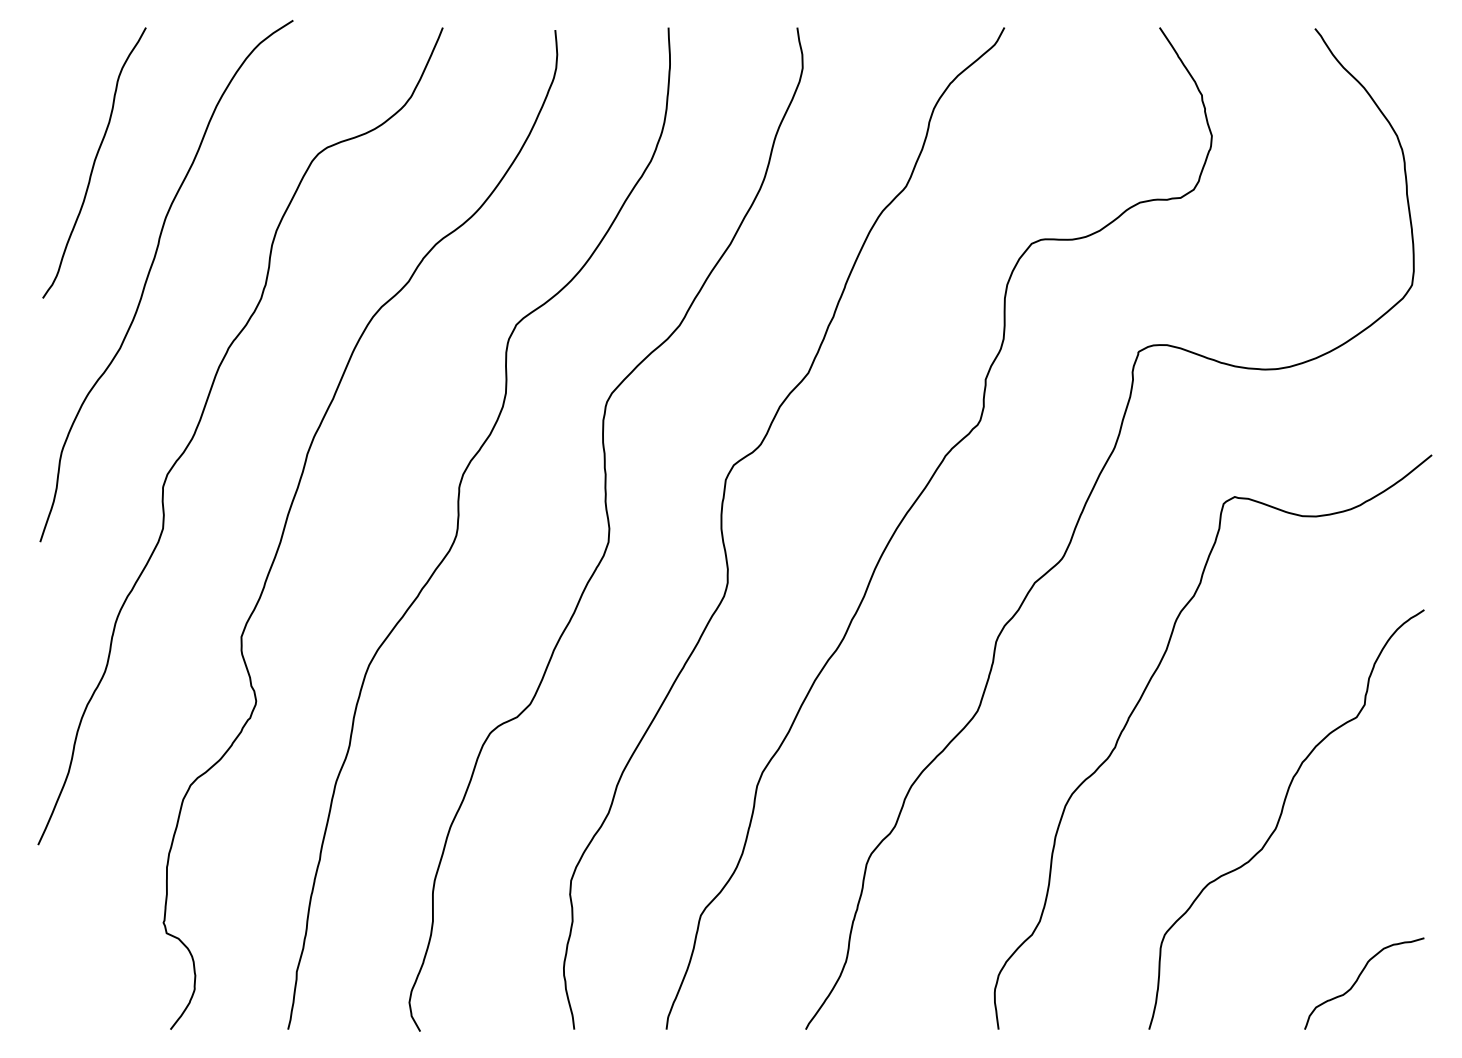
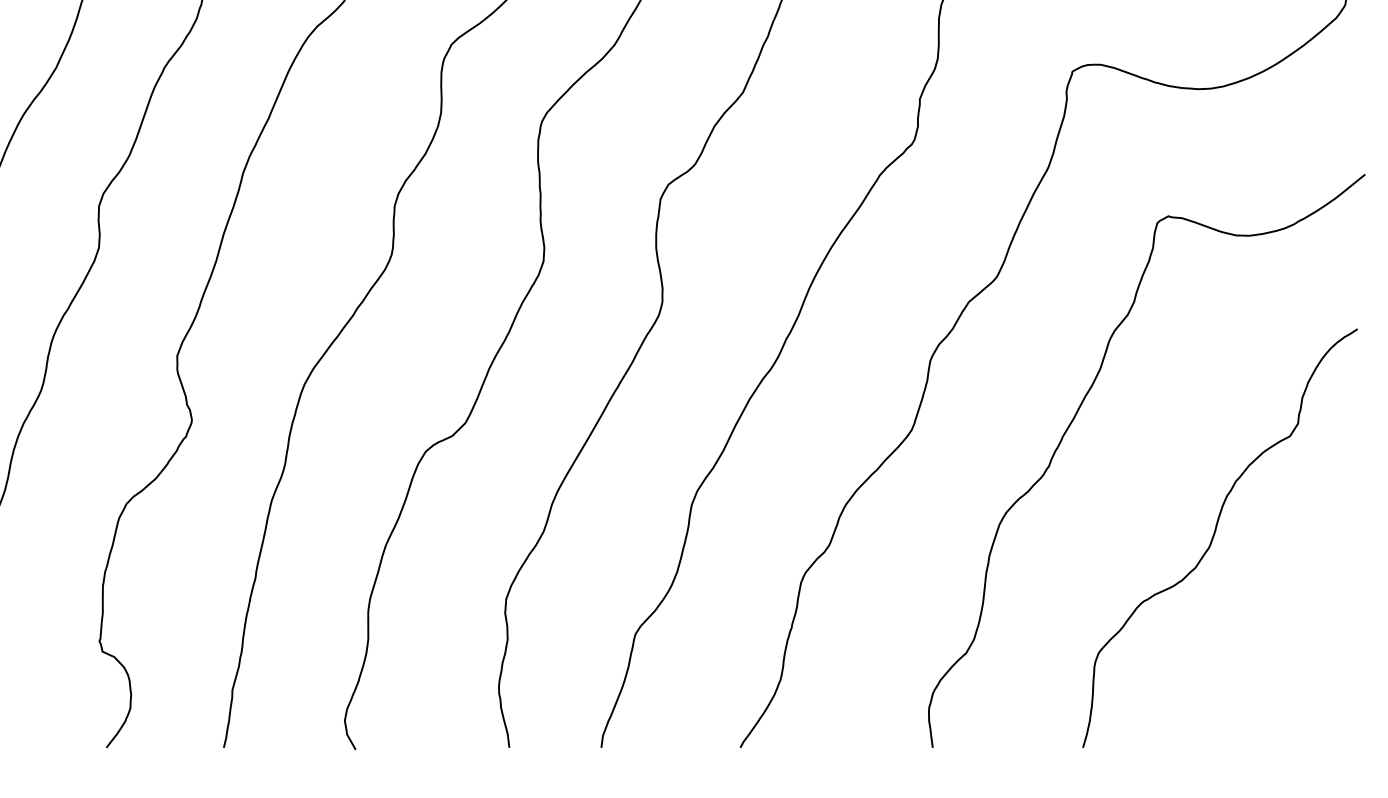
curve: (1358, 979) -> (1291, 697), removed

